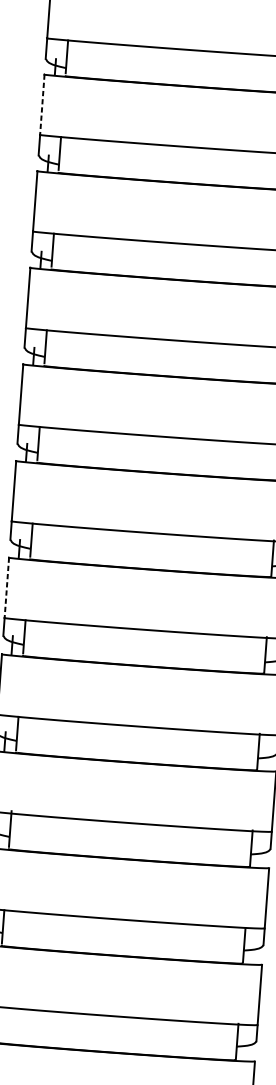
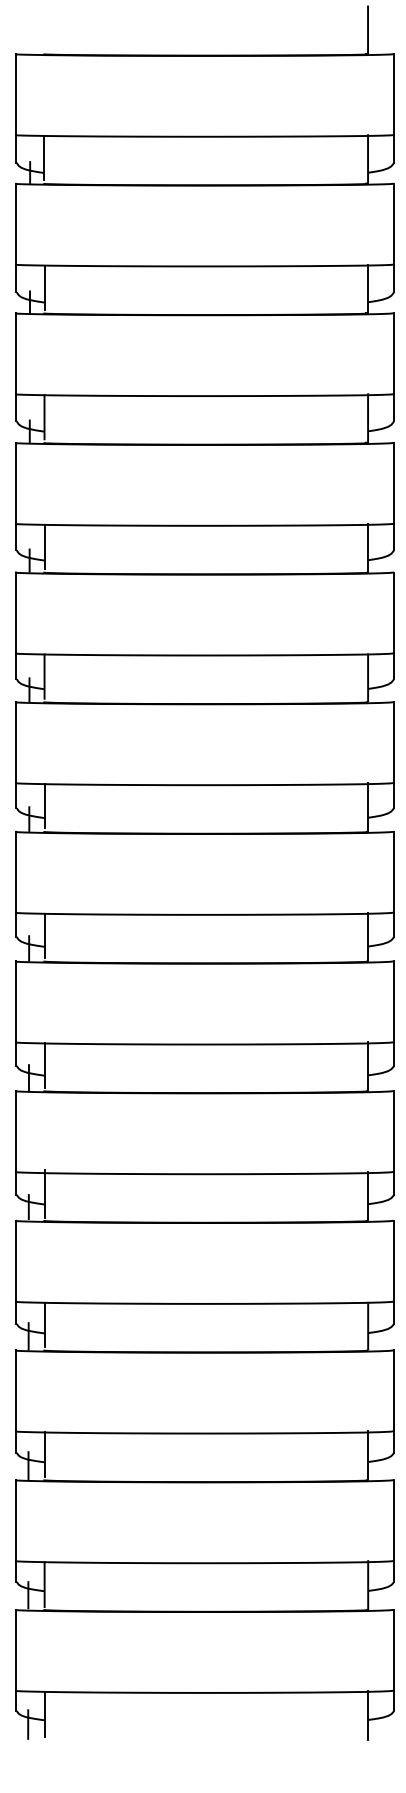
line: (42, 104) -> (16, 224), dashed -> solid
line: (6, 587) -> (16, 872), dashed -> solid

